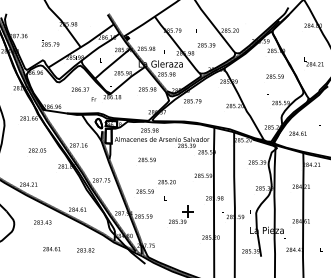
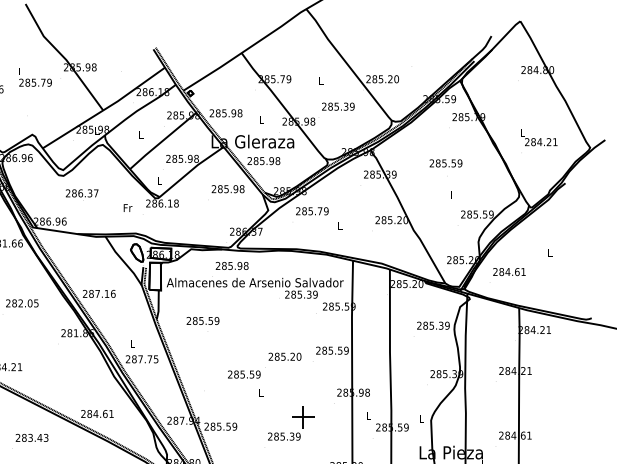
text: (50, 43) -> (35, 80), moved
text: (274, 76) -> (444, 163), moved
text: (79, 89) -> (80, 193), moved
text: (146, 159) -> (201, 320), moved
text: (155, 186) -> (263, 364), moved

